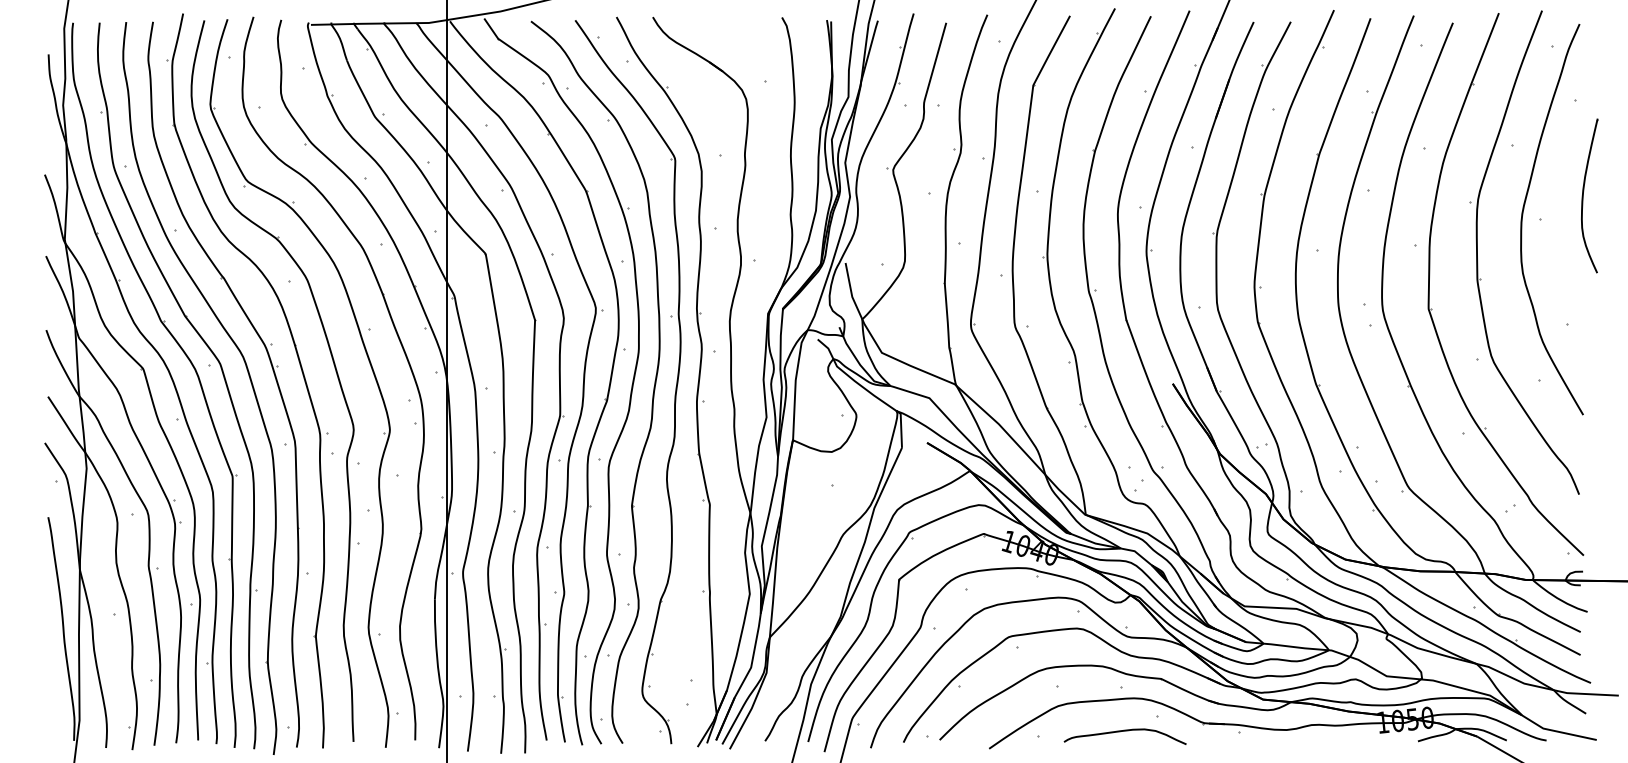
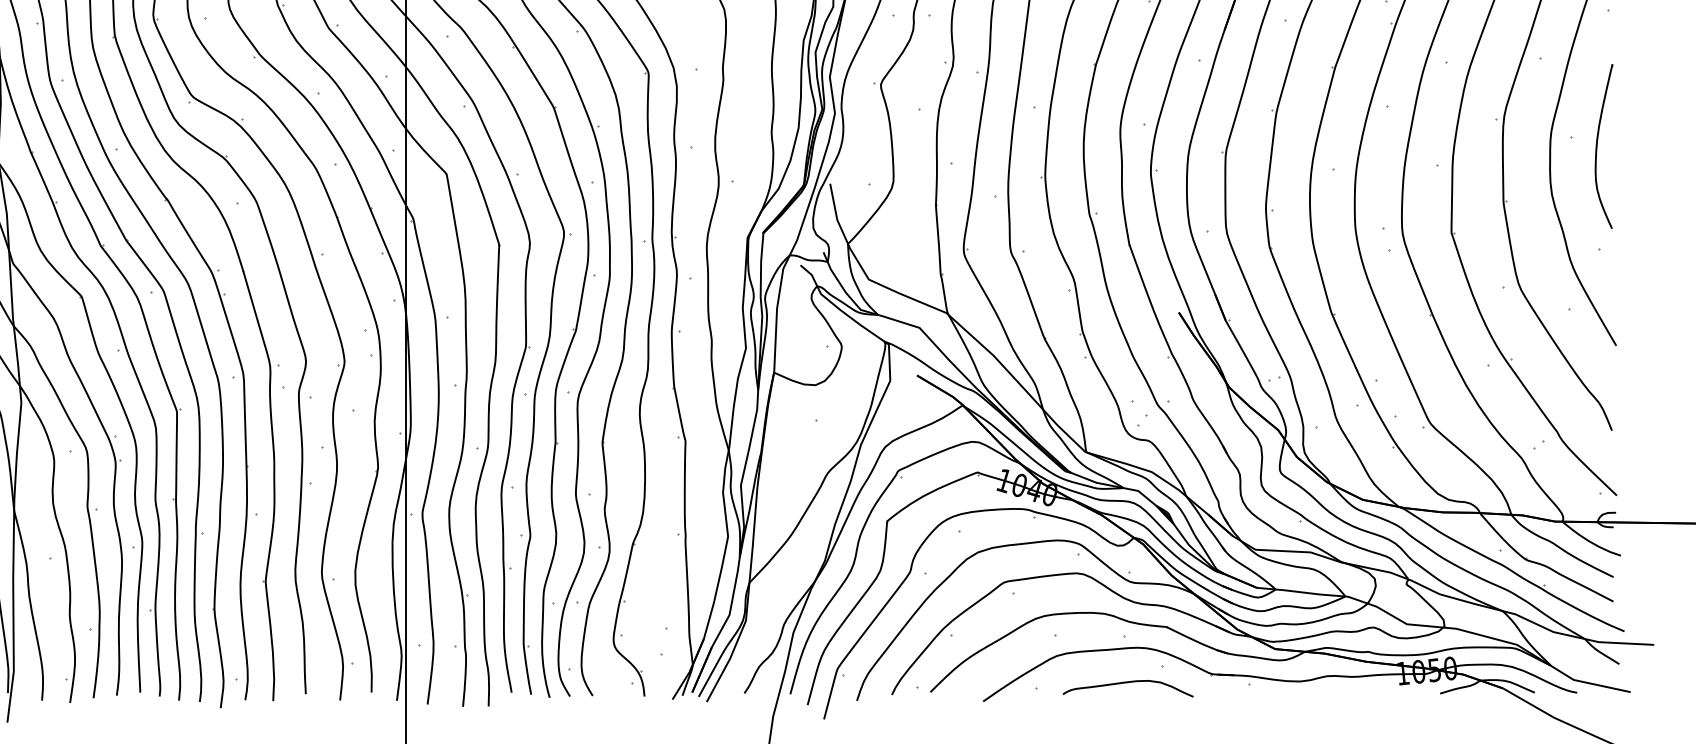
part: (1589, 195) -> (1603, 145), moved

